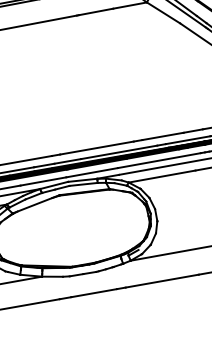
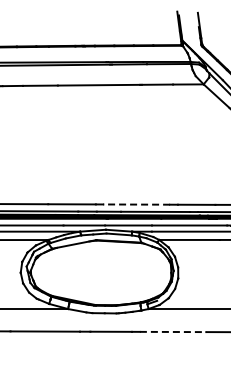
line: (96, 148) -> (136, 204), solid -> dashed
line: (162, 280) -> (173, 331), solid -> dashed

